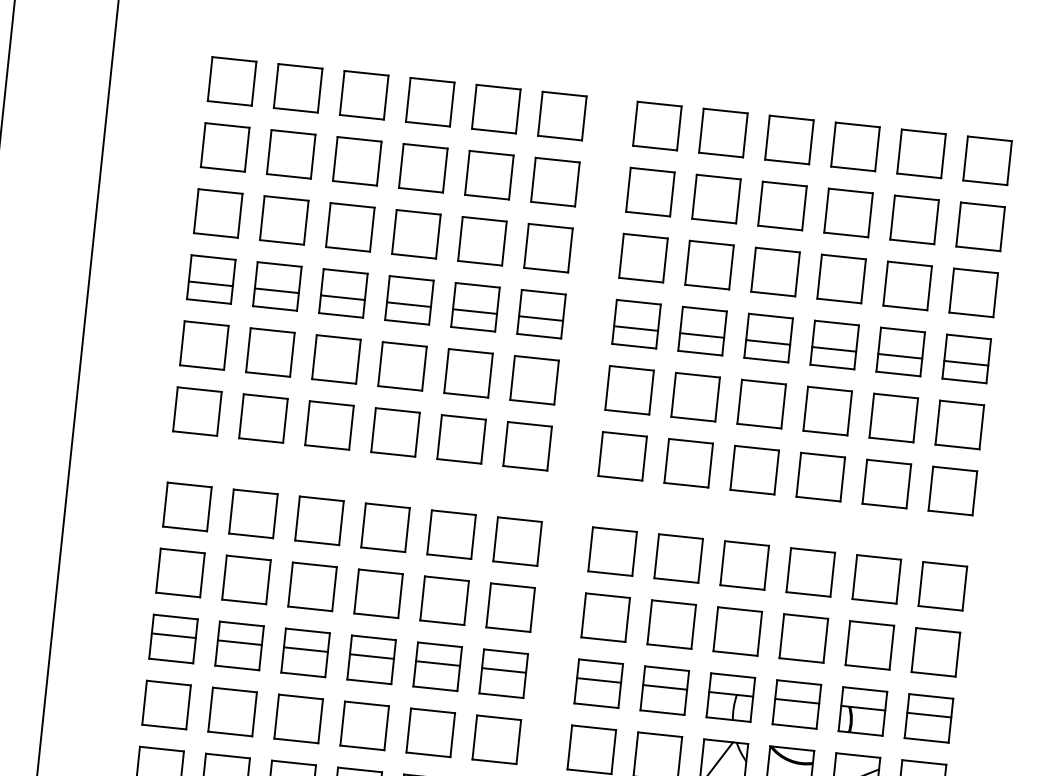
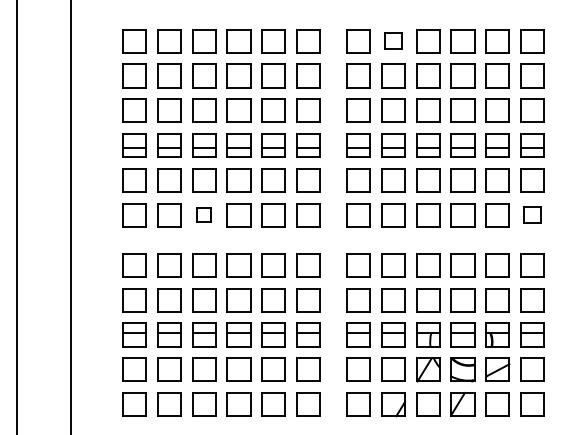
part: (723, 133) -> (393, 41), size x0.7
part: (330, 426) -> (204, 215), size x0.6
part: (952, 491) -> (532, 215), size x0.7

